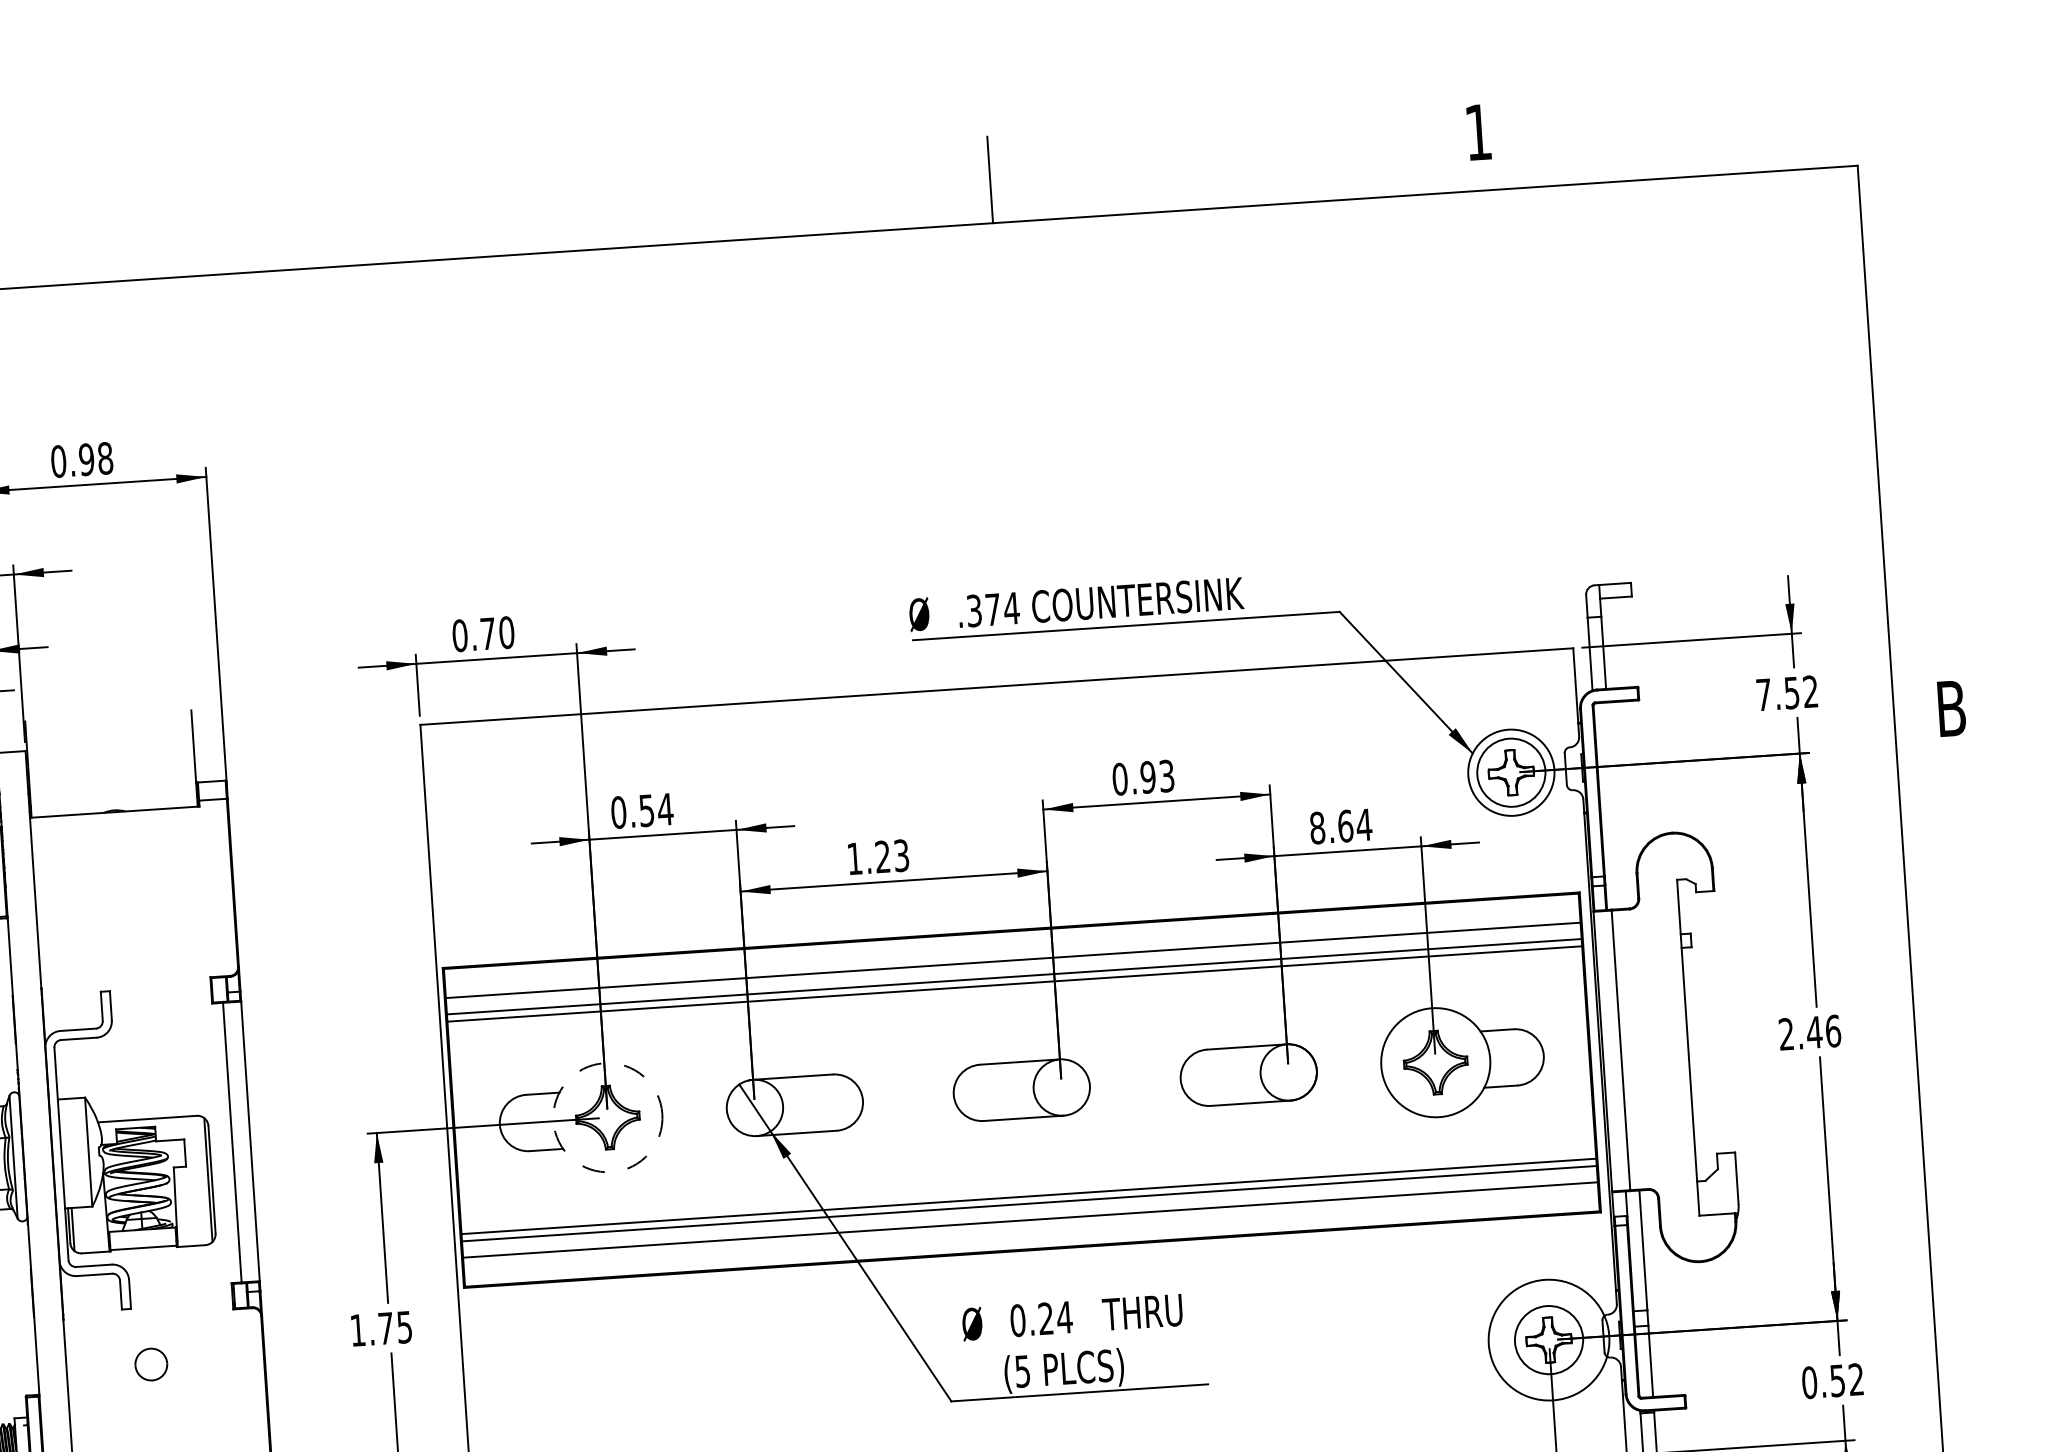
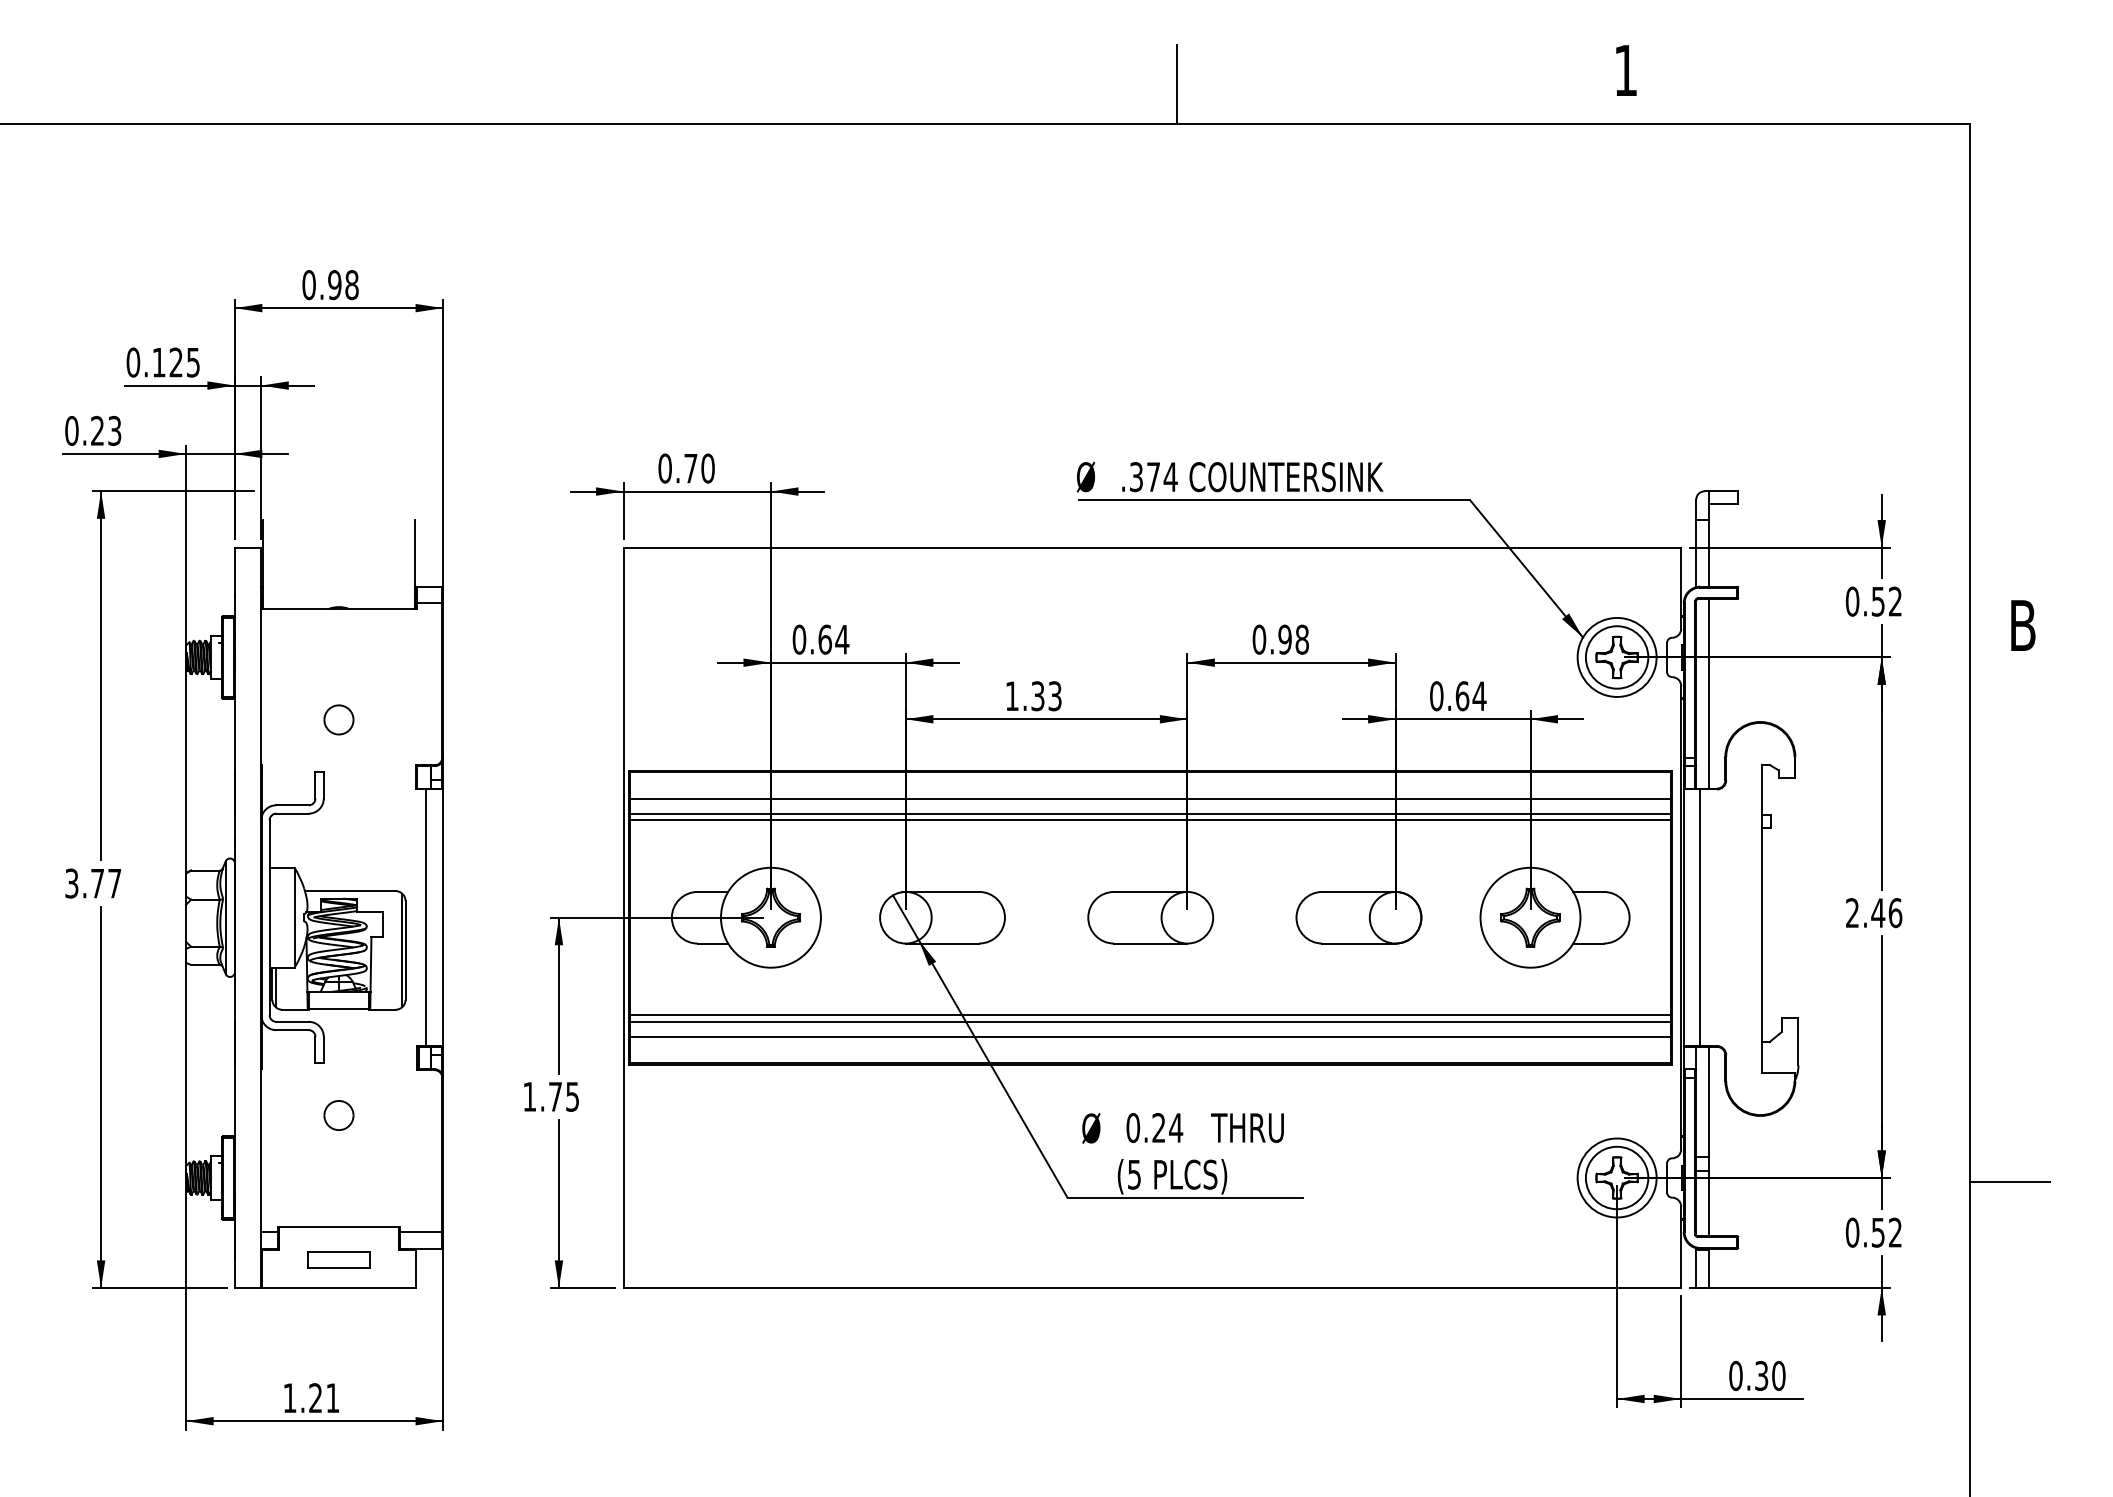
text: (1763, 694) -> (1852, 601), 7.52 -> 0.52
text: (1166, 776) -> (1301, 639), 0.93 -> 0.98
line: (1613, 805) -> (1708, 693), added
text: (647, 810) -> (825, 639), 0.54 -> 0.64
text: (1317, 828) -> (1436, 696), 8.64 -> 0.64
text: (882, 857) -> (1037, 696), 1.23 -> 1.33
part: (122, 932) -> (338, 719), added
circle: (607, 1117) -> (770, 917), dashed -> solid
line: (1976, 1315) -> (2009, 1181), added
circle: (1548, 1339) -> (1616, 1177), size x0.71

